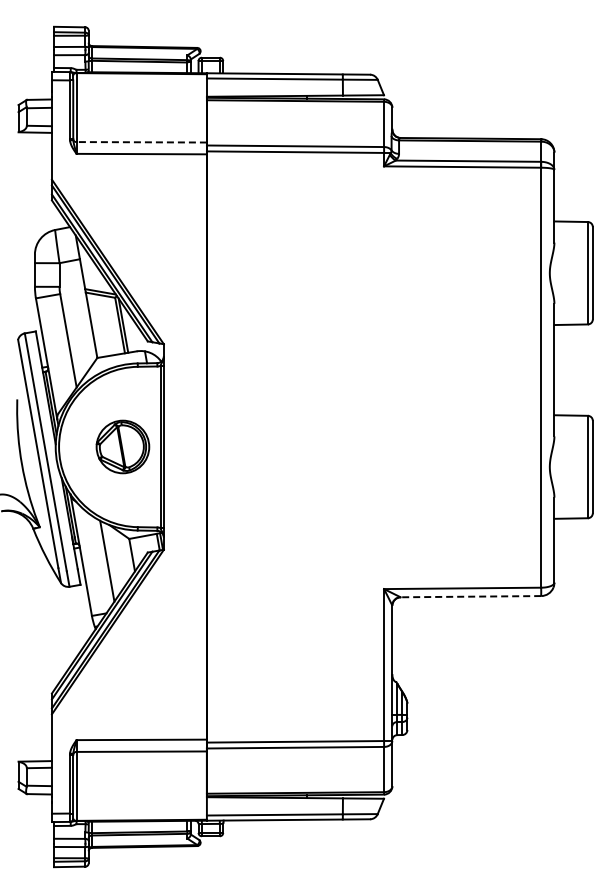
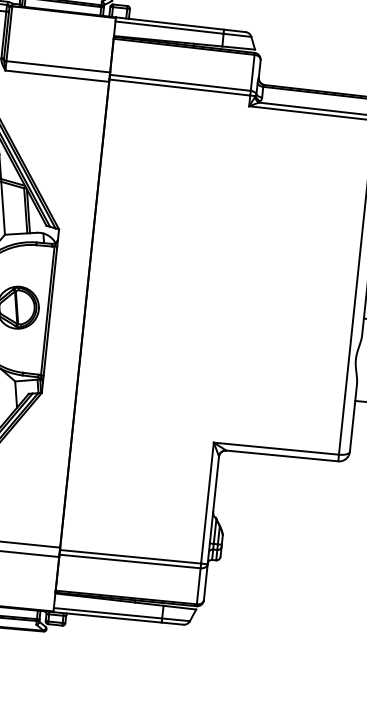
line: (141, 142) -> (58, 66), dashed -> solid
line: (470, 596) -> (281, 455), dashed -> solid

